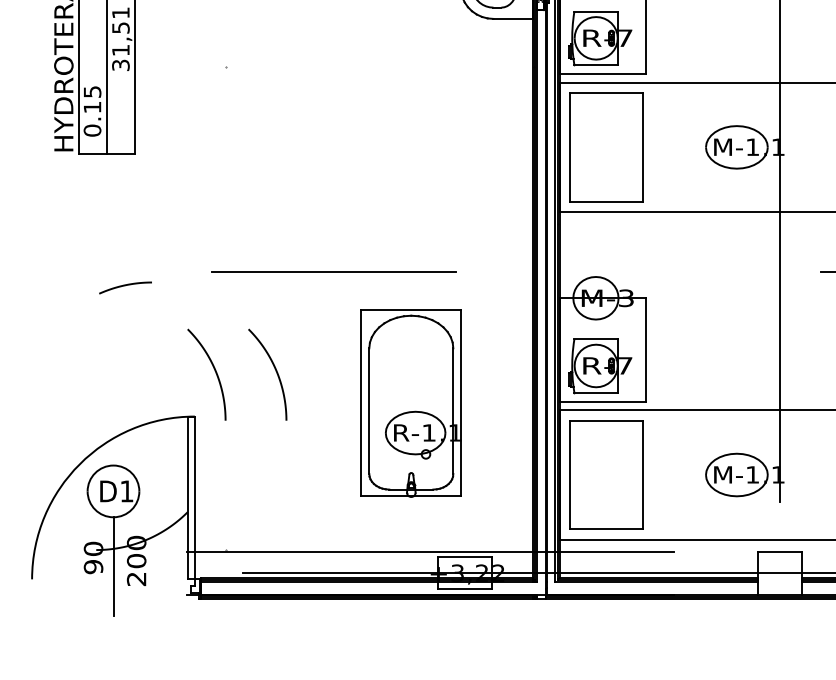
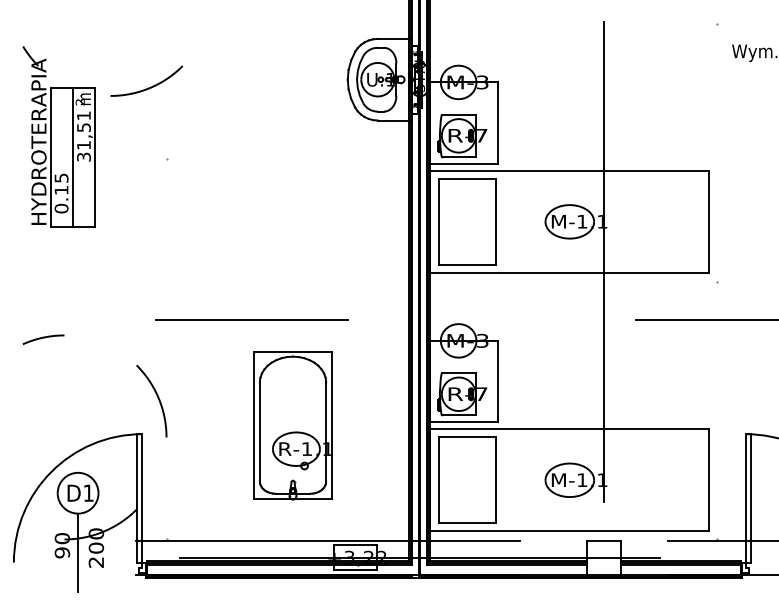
curve: (125, 286) -> (43, 338), moved
curve: (275, 371) -> (205, 398), removed
part: (410, 403) -> (292, 425), moved

